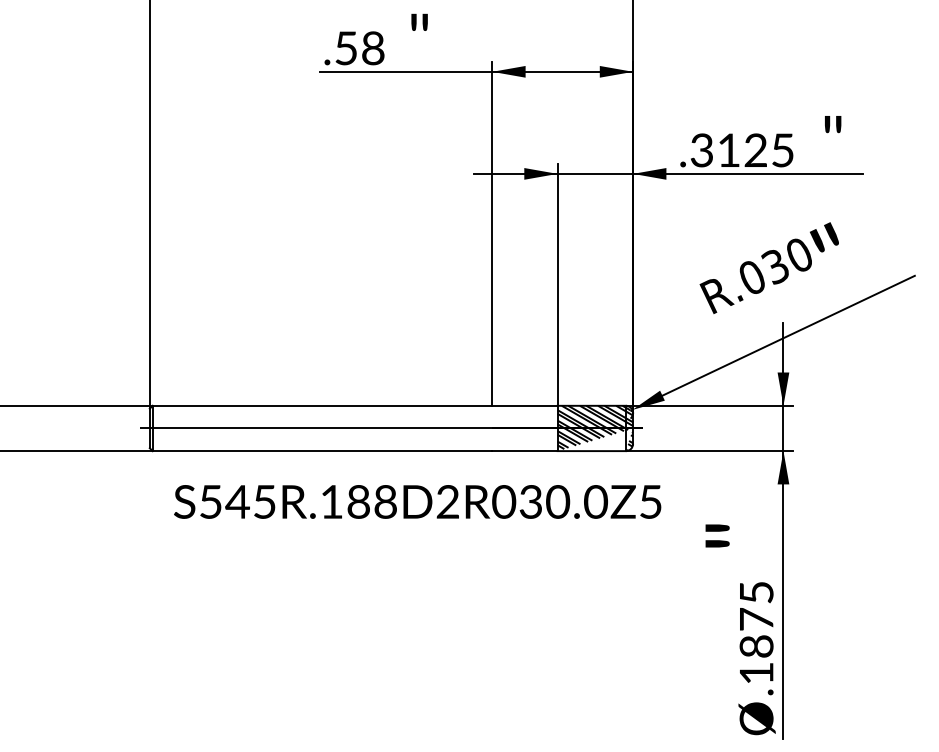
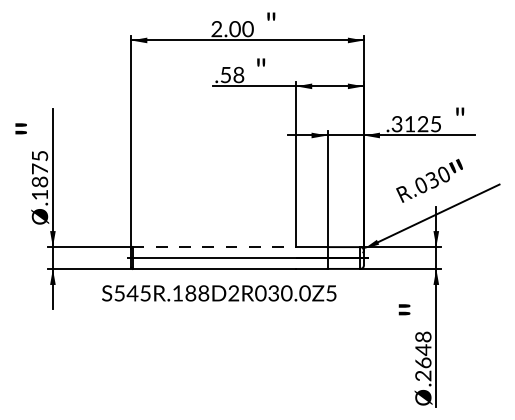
line: (322, 406) -> (214, 247), solid -> dashed
hatch: (594, 427) -> (345, 257), removed
text: (418, 502) -> (219, 293), moved
text: (756, 633) -> (423, 356), .1875 -> .2648

